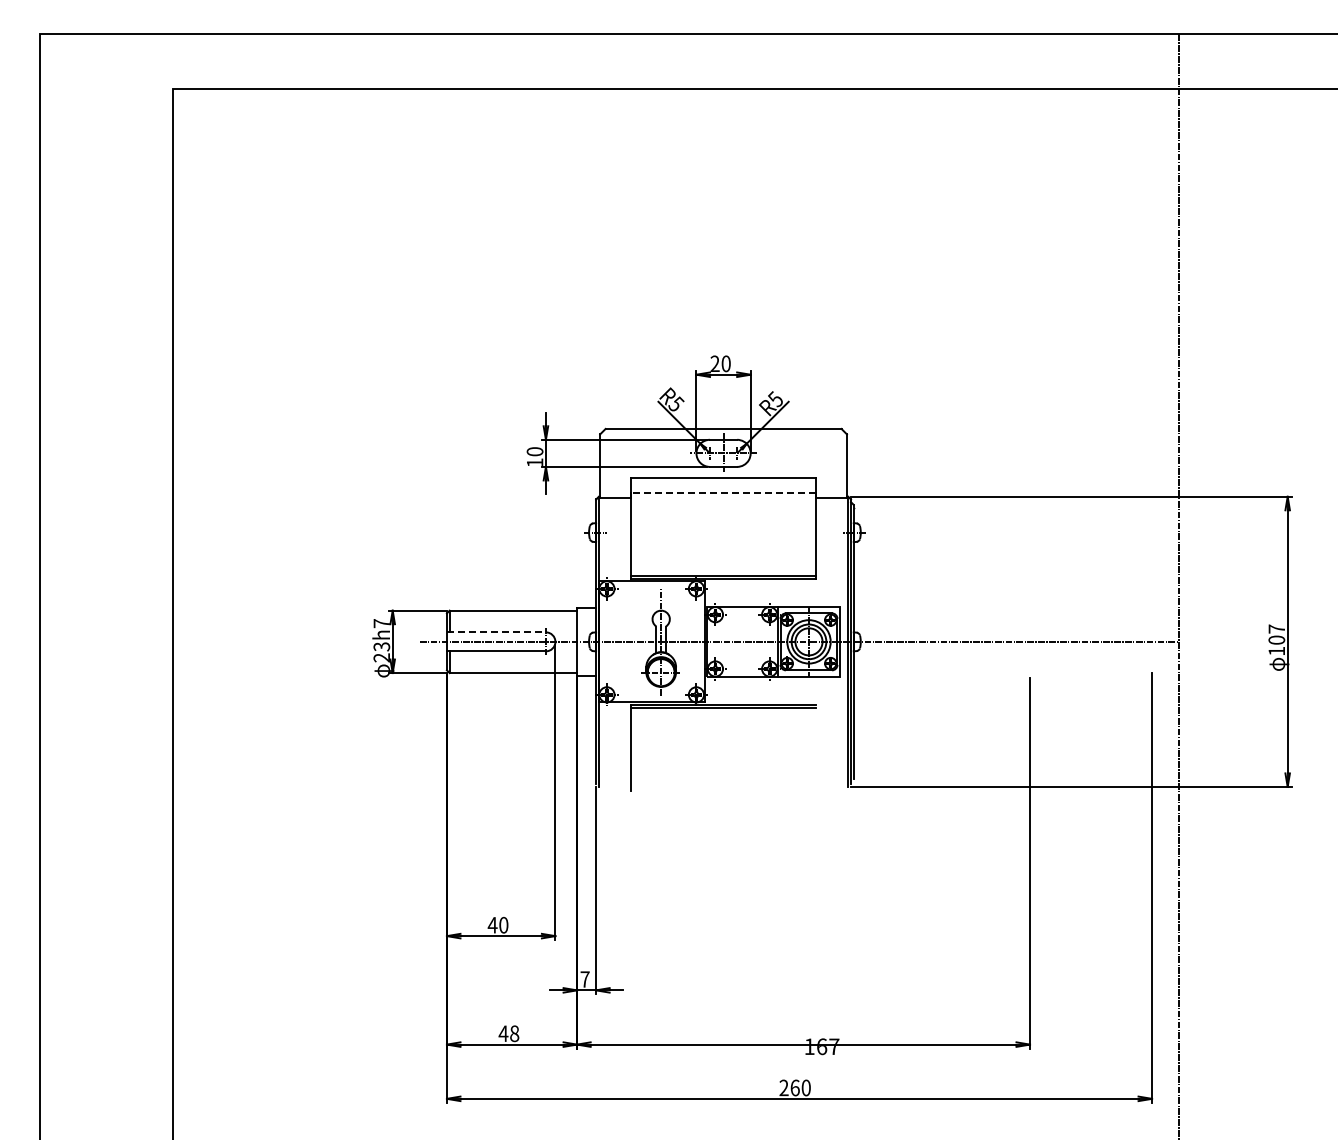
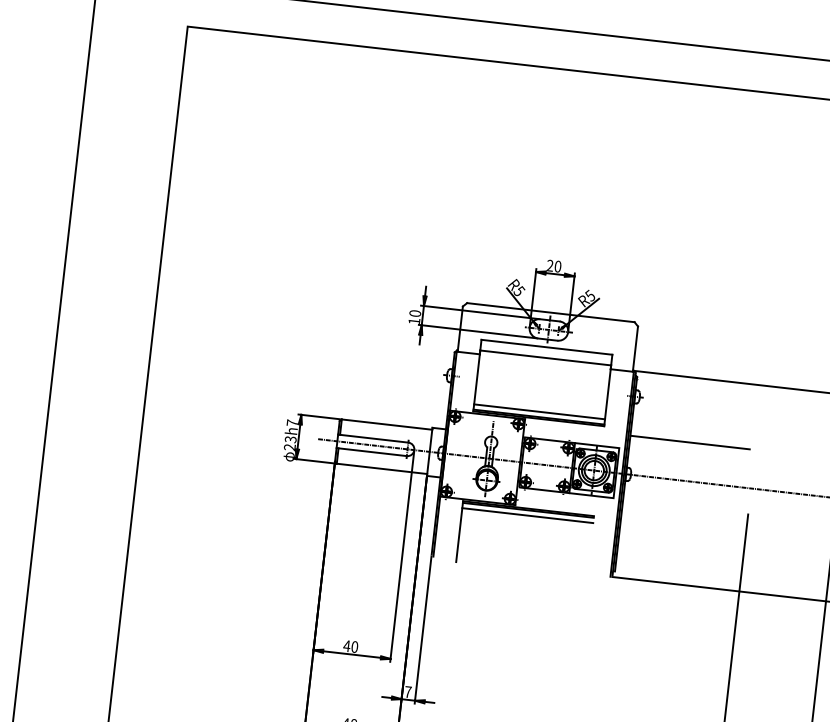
line: (723, 492) -> (545, 357), dashed -> solid
line: (723, 568) -> (539, 411), added
line: (937, 587) -> (689, 442), added
line: (496, 632) -> (373, 438), dashed -> solid
line: (723, 714) -> (527, 515), added

